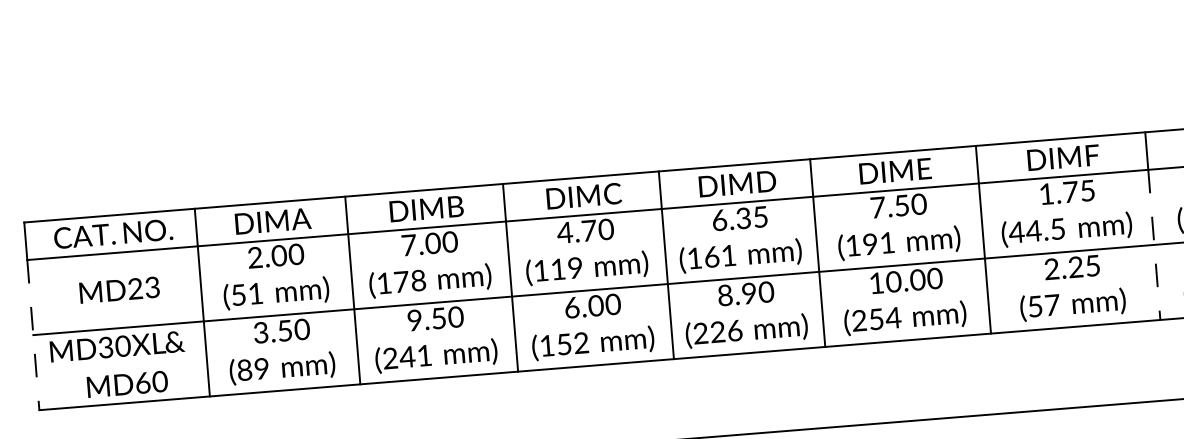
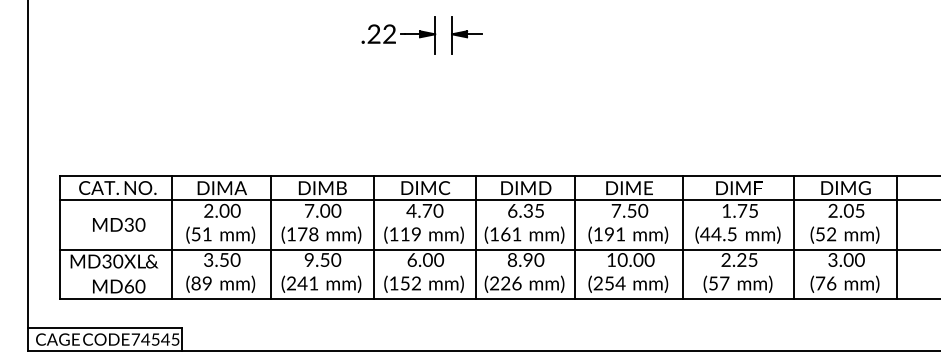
line: (1155, 246) -> (794, 250), dashed -> solid
text: (143, 287) -> (134, 224), MD23 -> MD30
line: (33, 336) -> (60, 250), dashed -> solid

